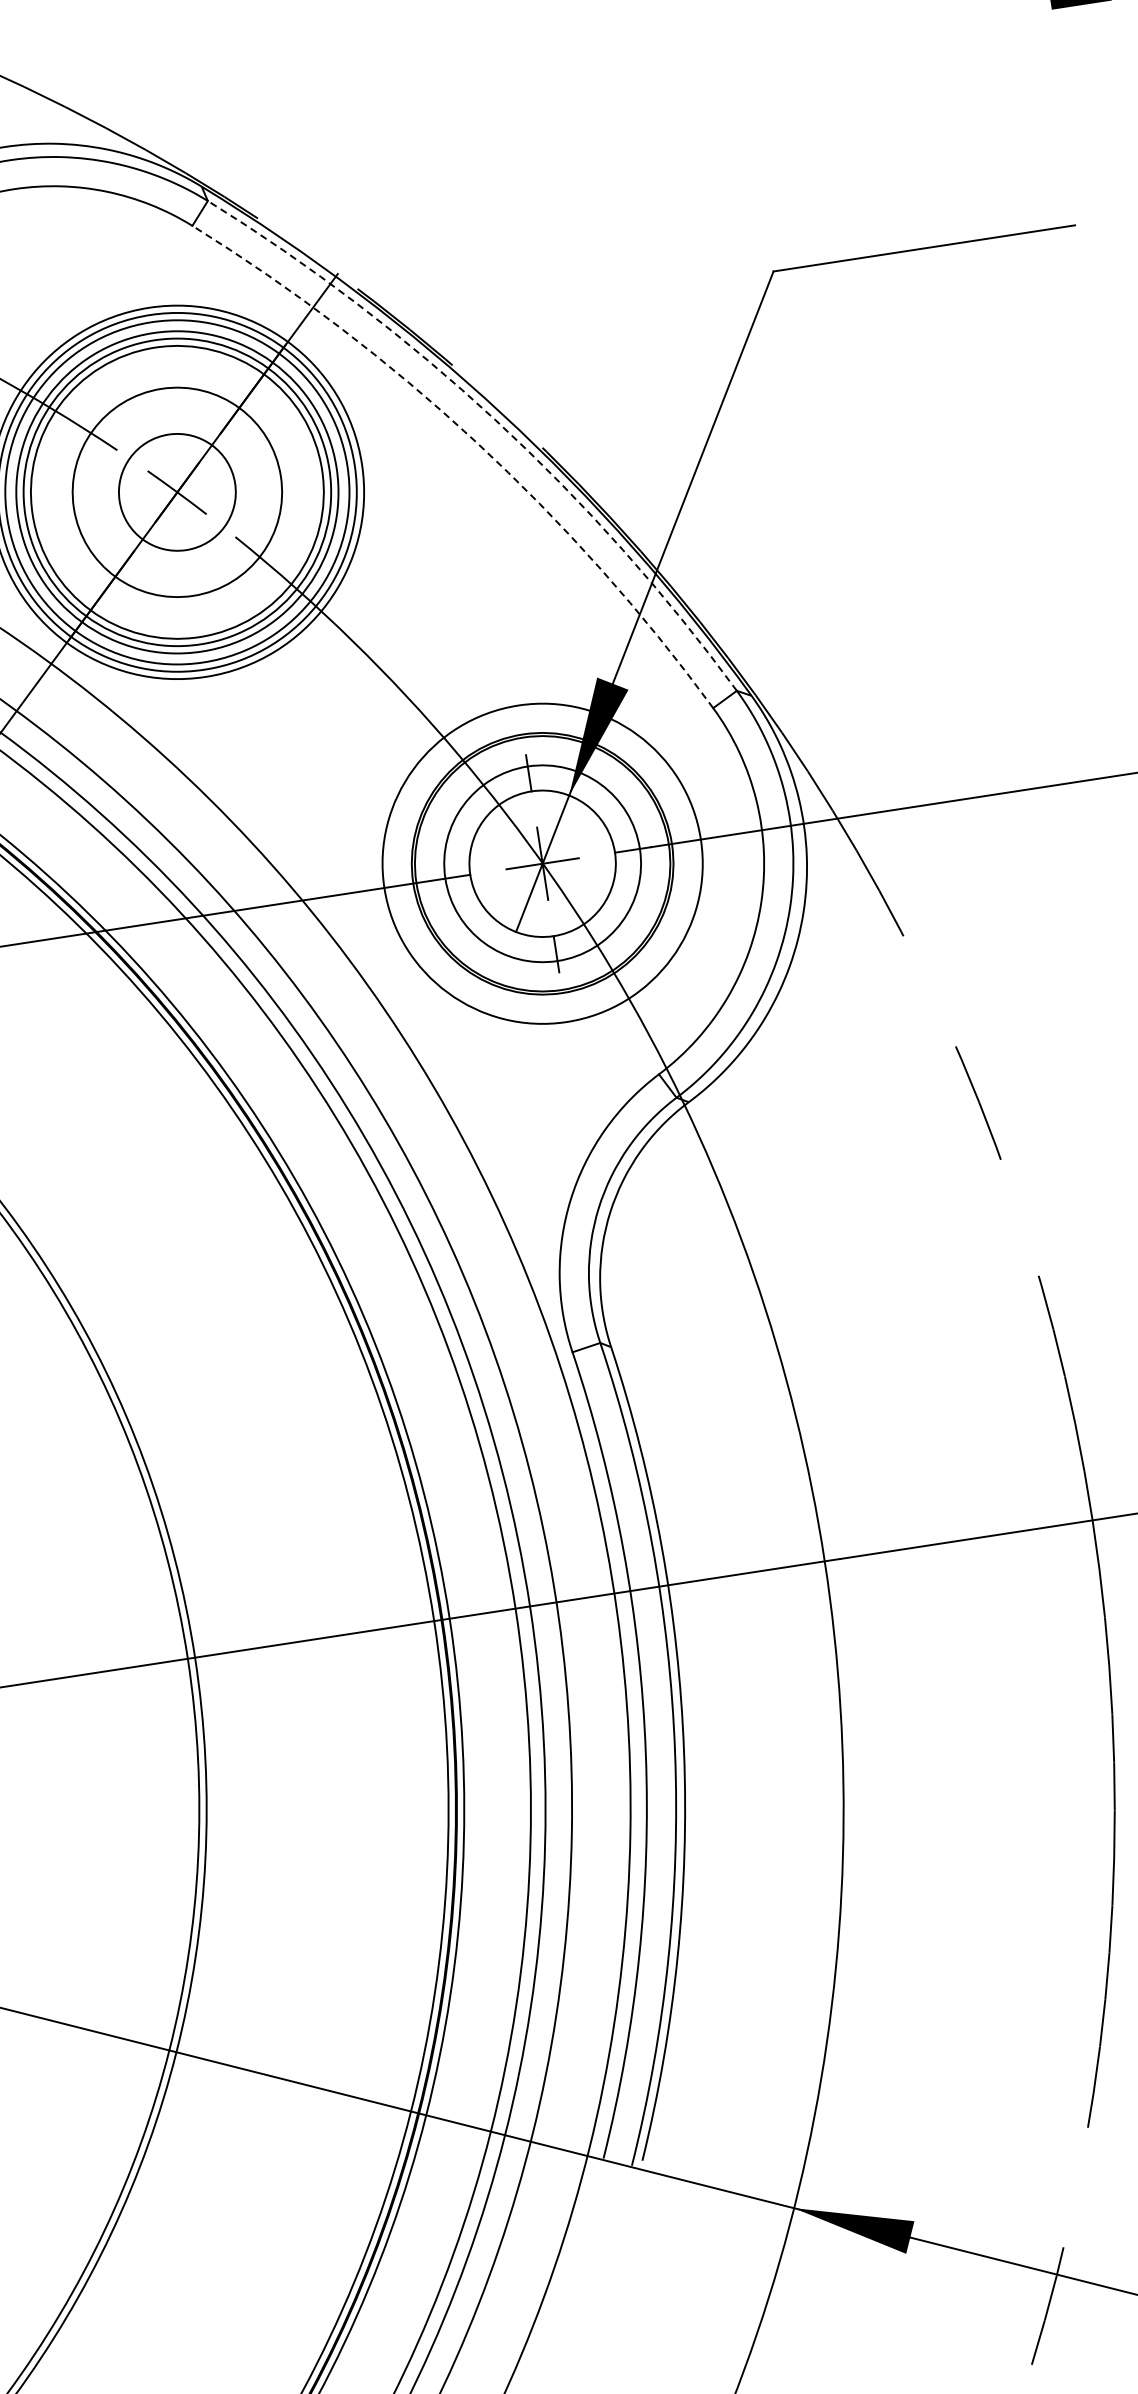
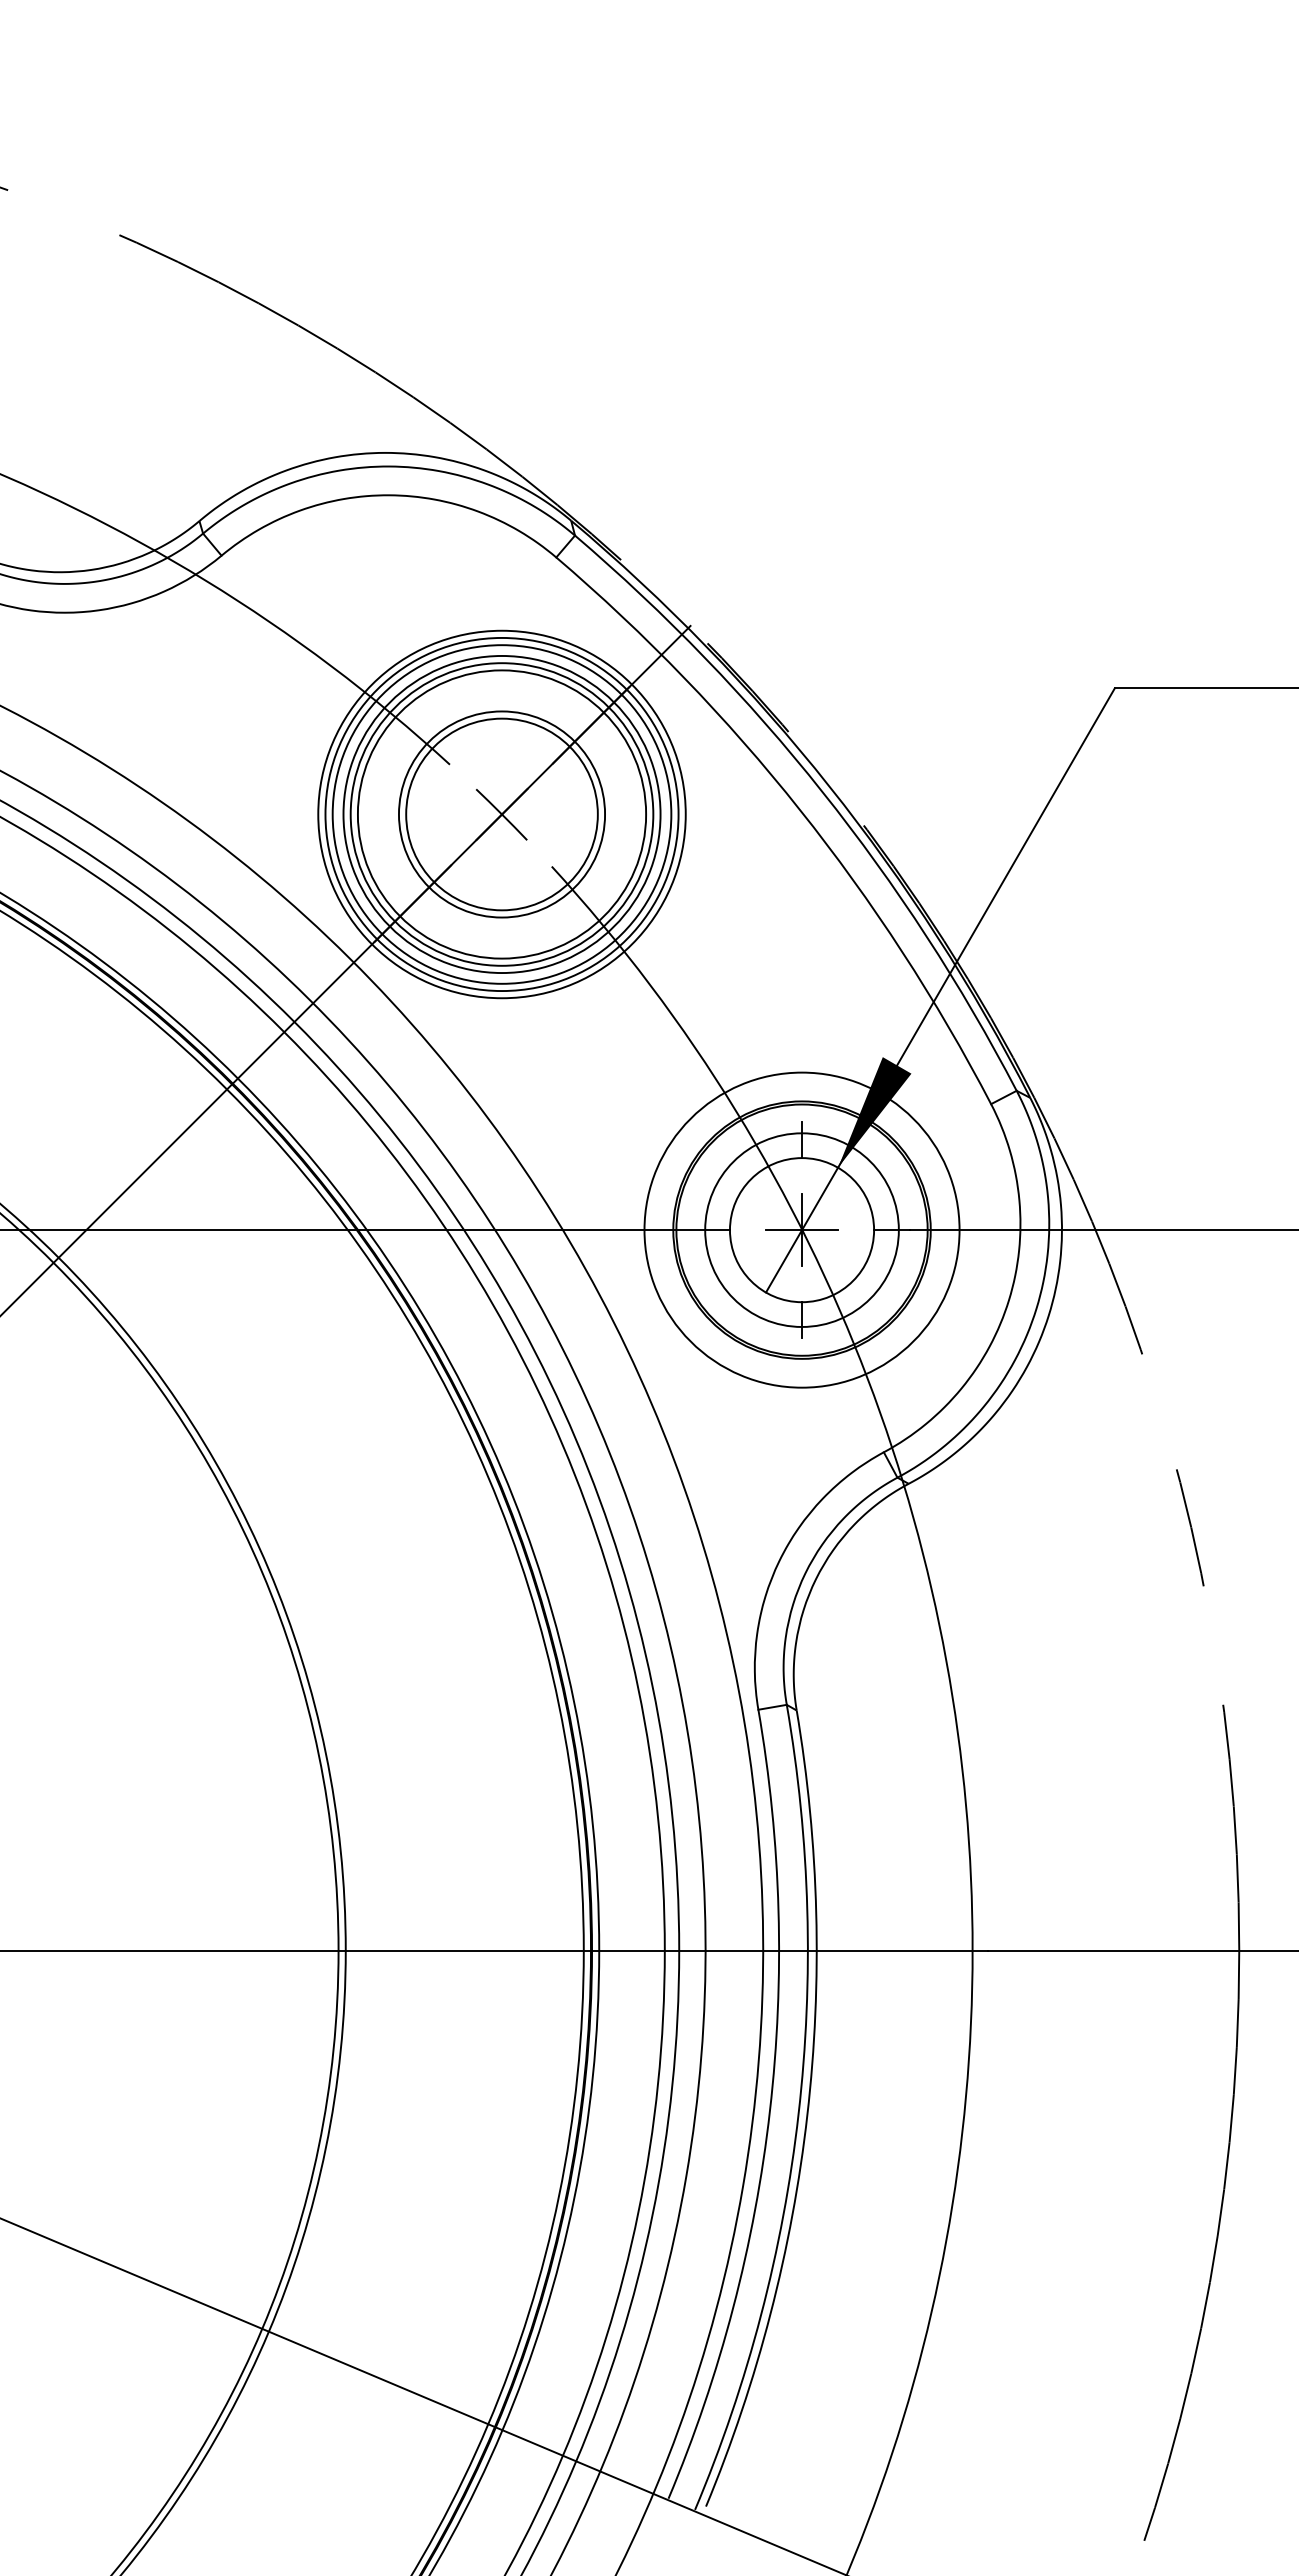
arc: (495, 420) -> (822, 791), dashed -> solid
arc: (476, 441) -> (800, 809), dashed -> solid
circle: (176, 492) -> (501, 814), size x1.67

